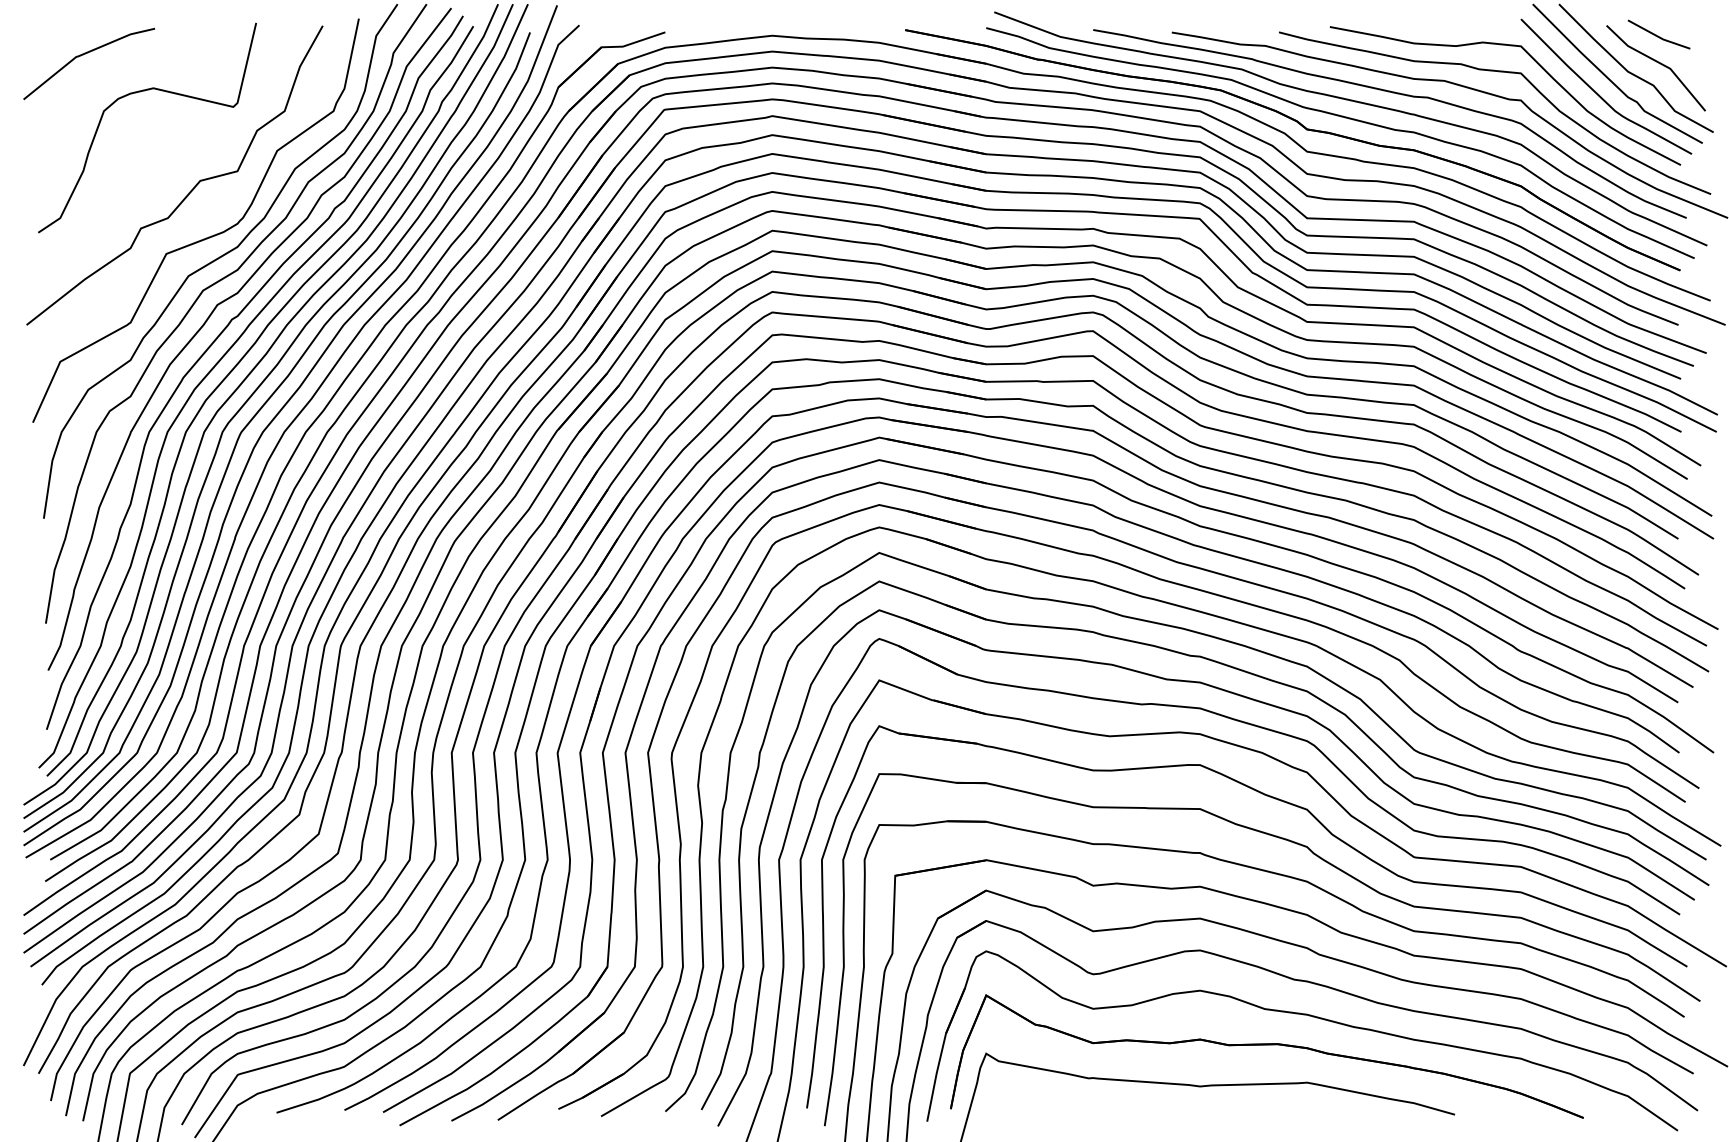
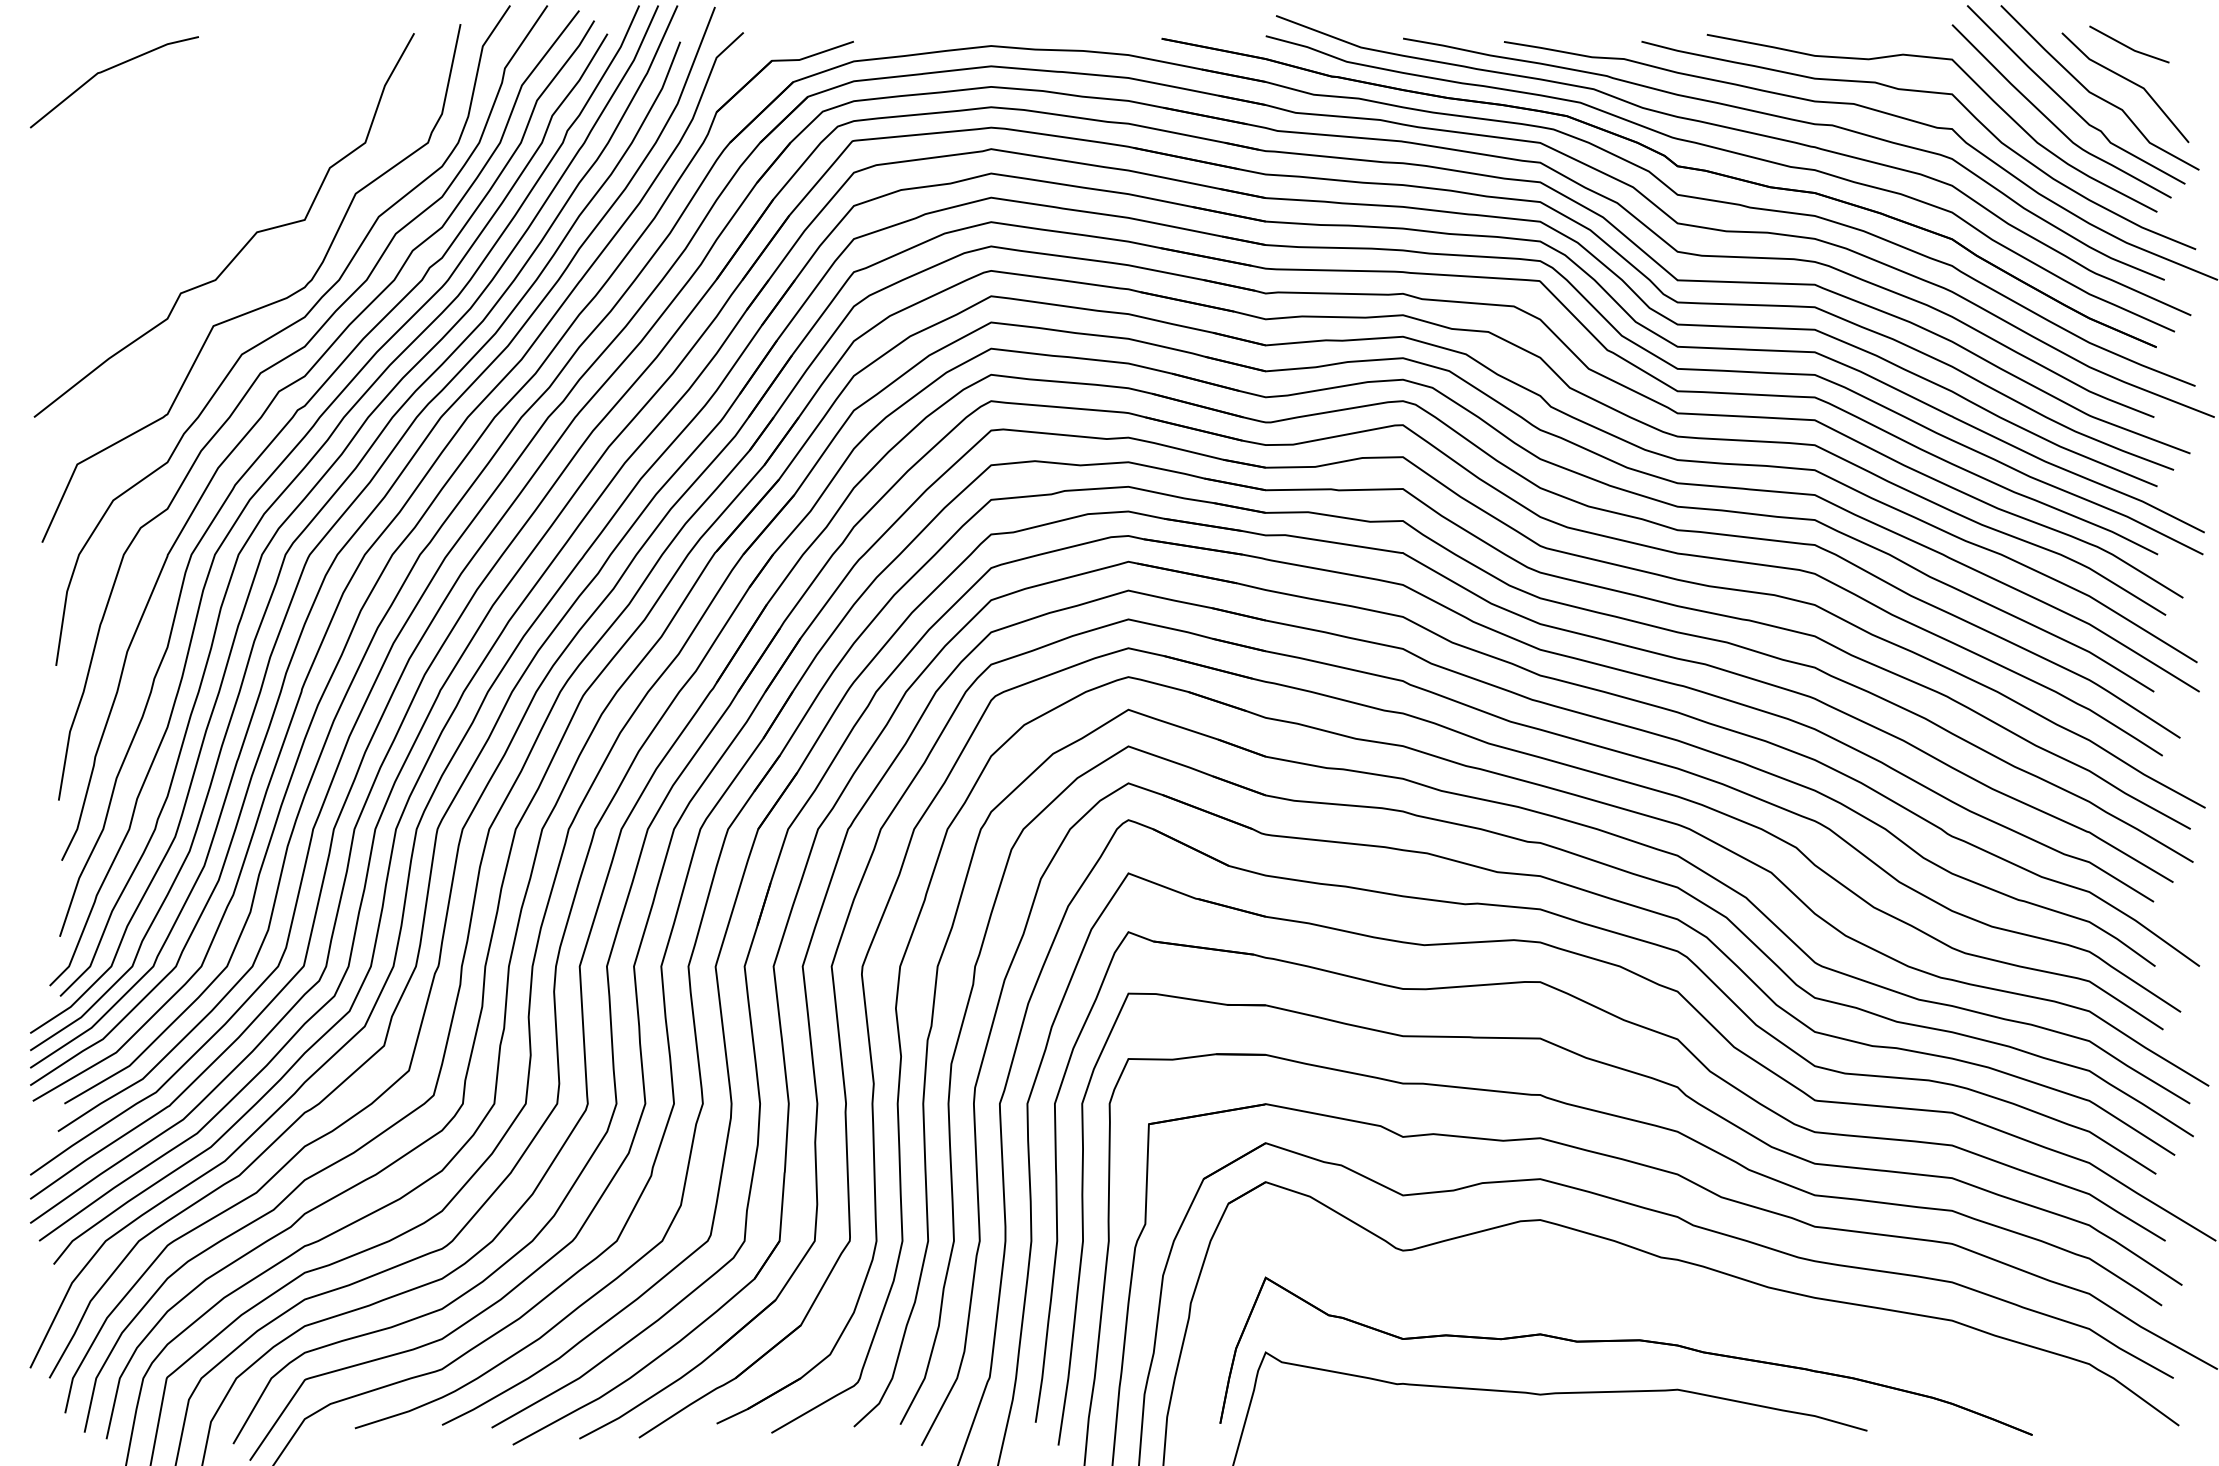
curve: (140, 92) -> (180, 118), removed
part: (1309, 1016) -> (1680, 1304), removed

